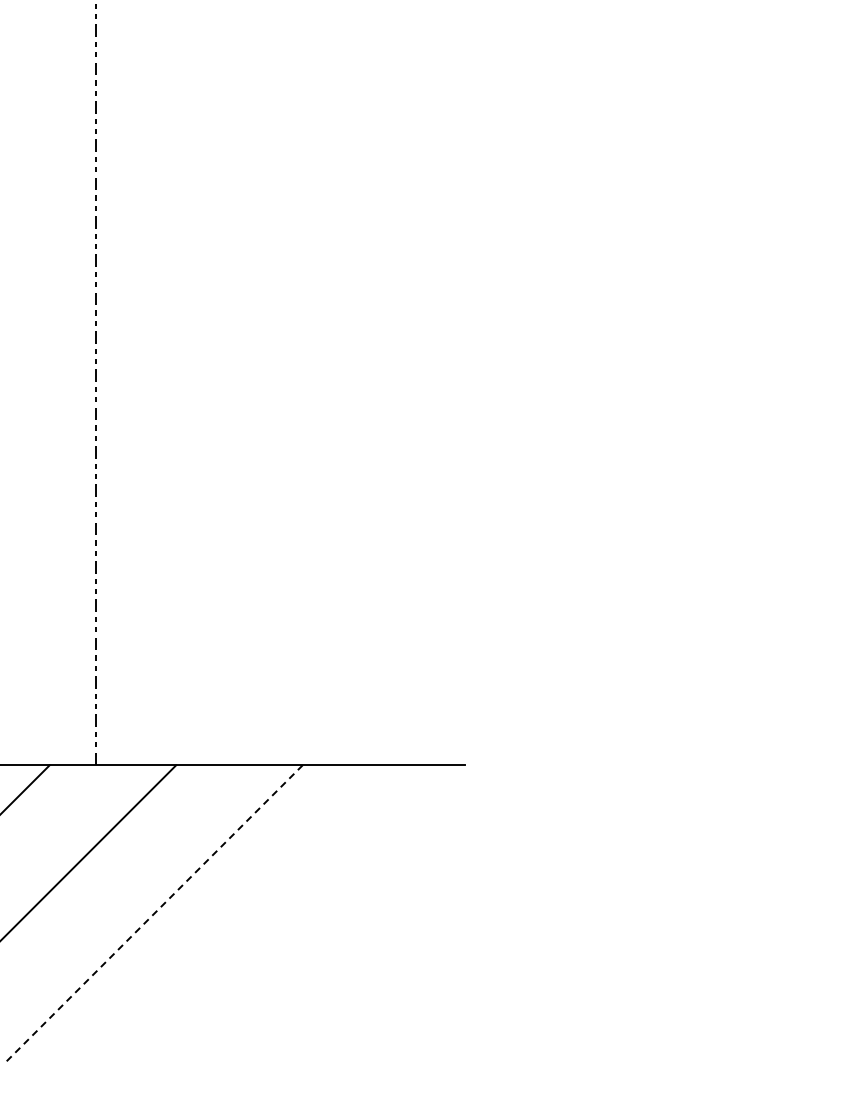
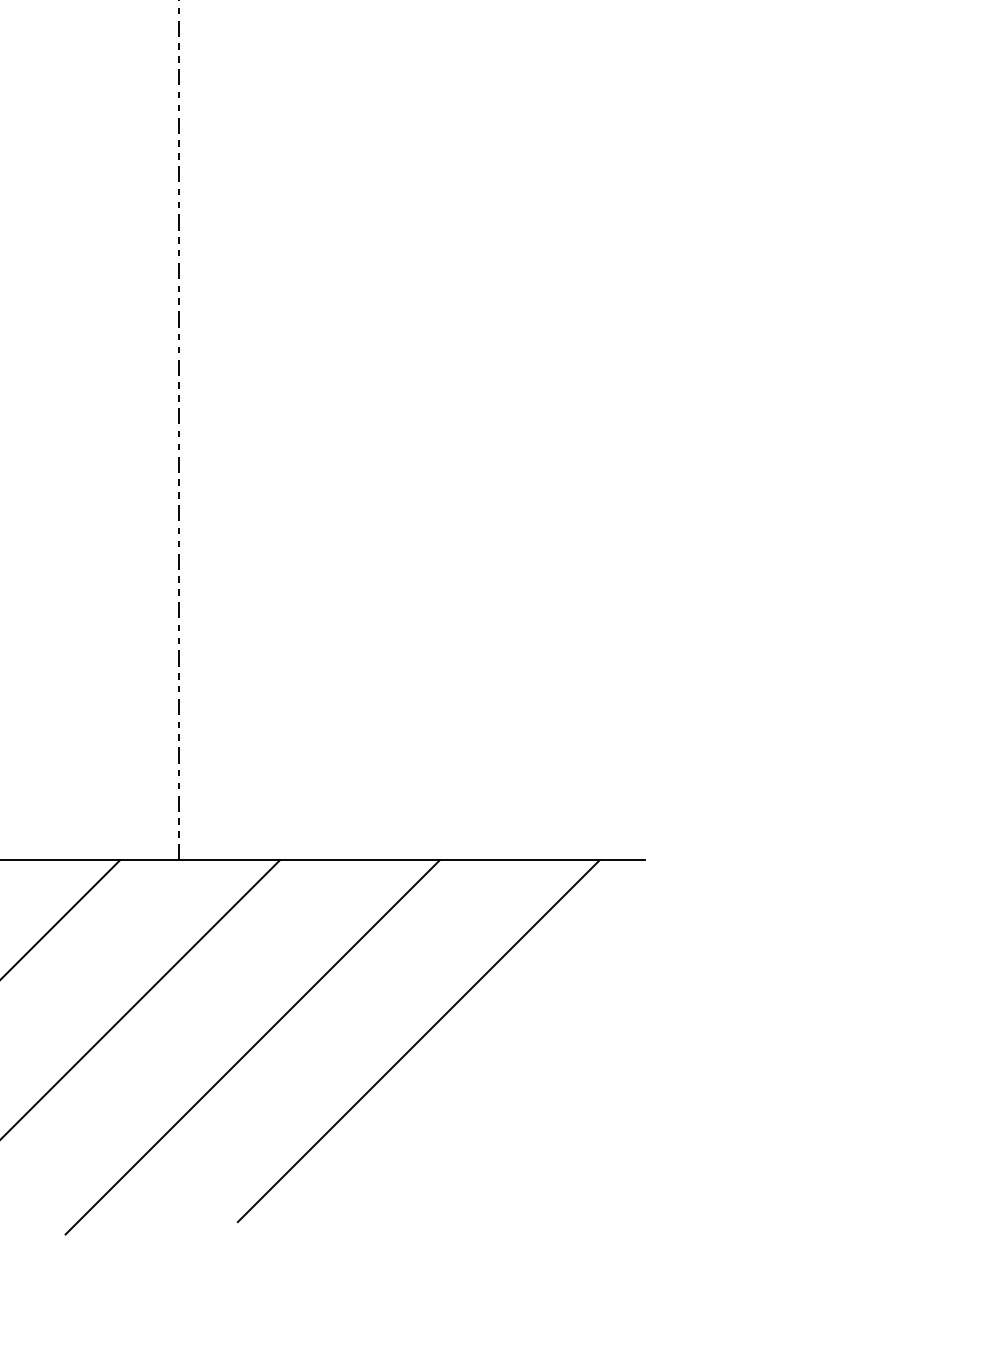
line: (285, 908) -> (417, 1041), added
line: (155, 912) -> (253, 1046), dashed -> solid

